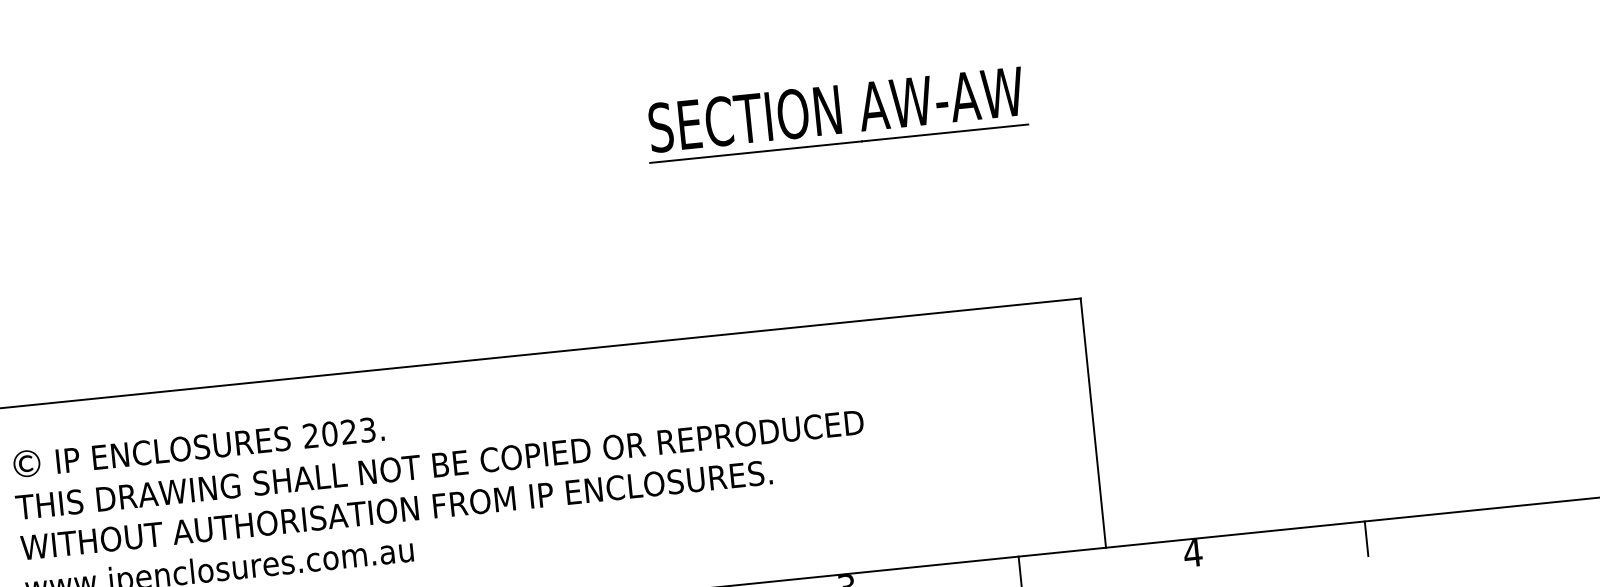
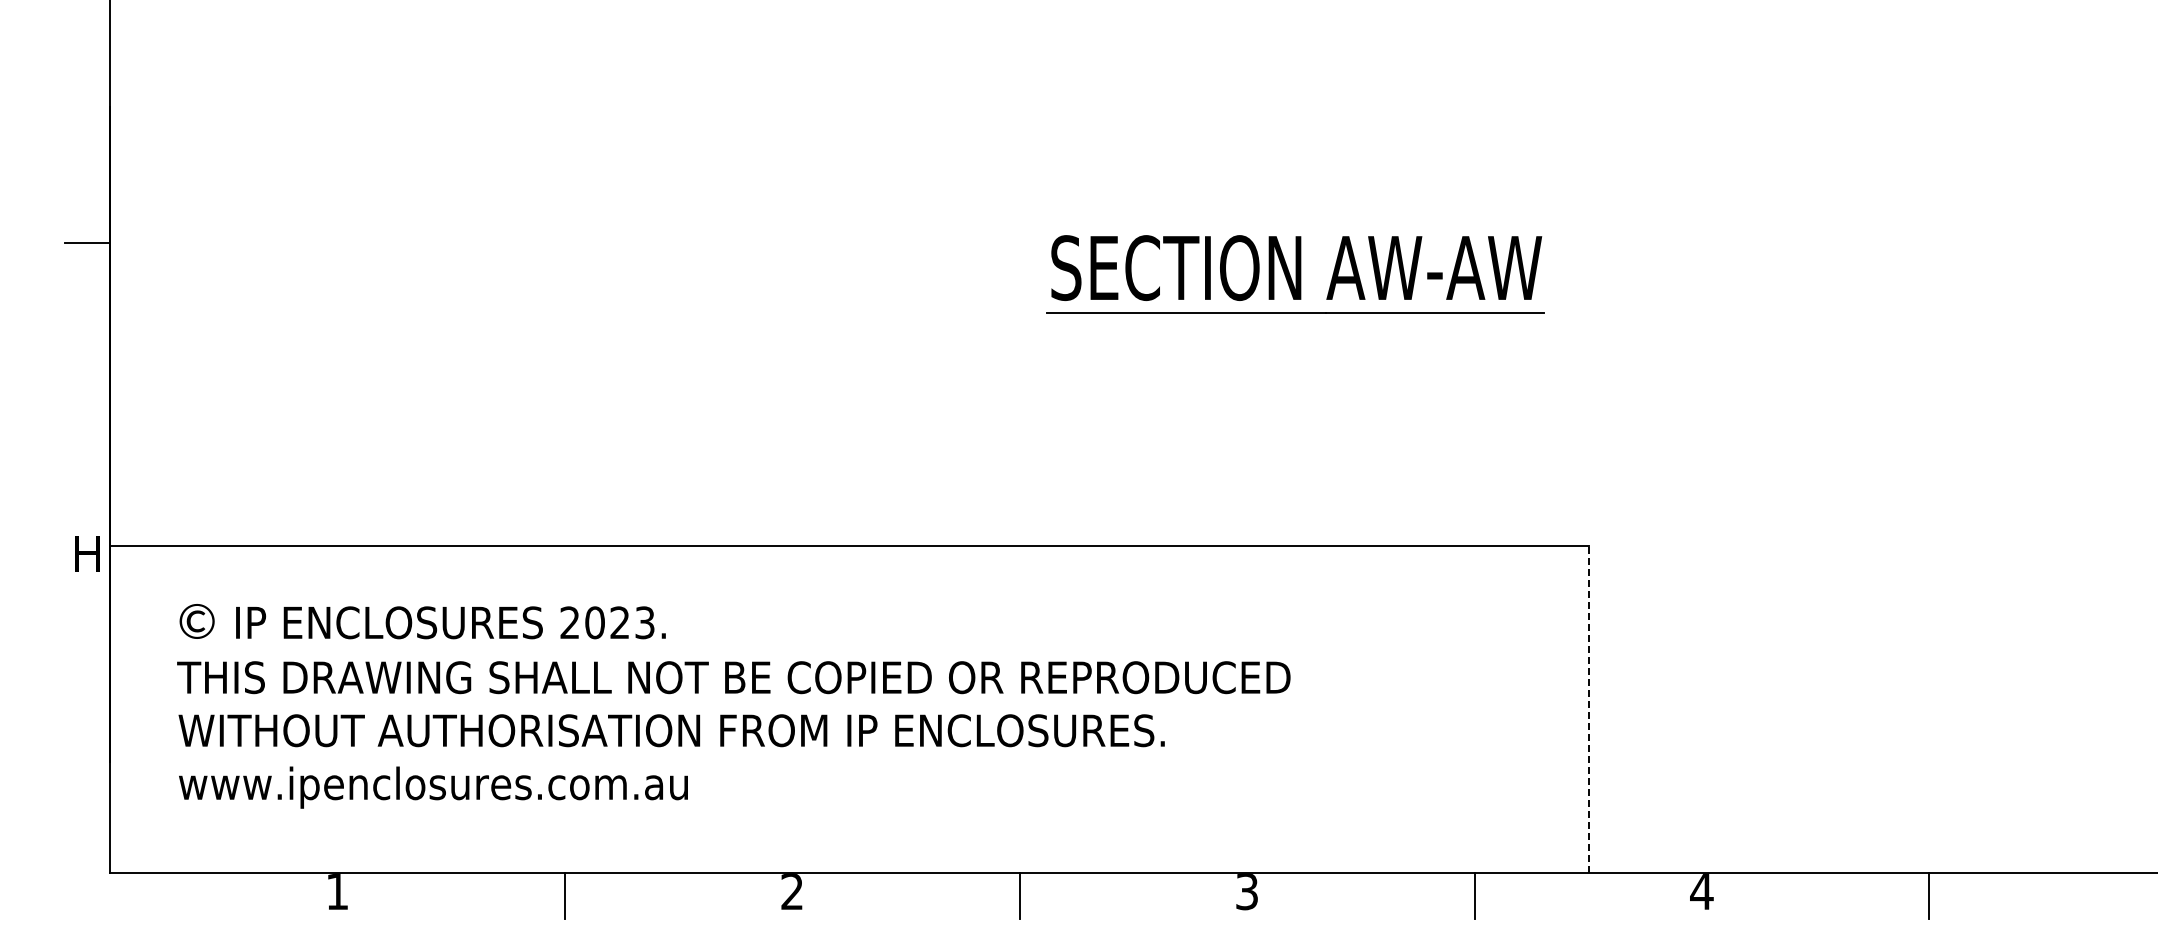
line: (1093, 423) -> (1589, 709), solid -> dashed

